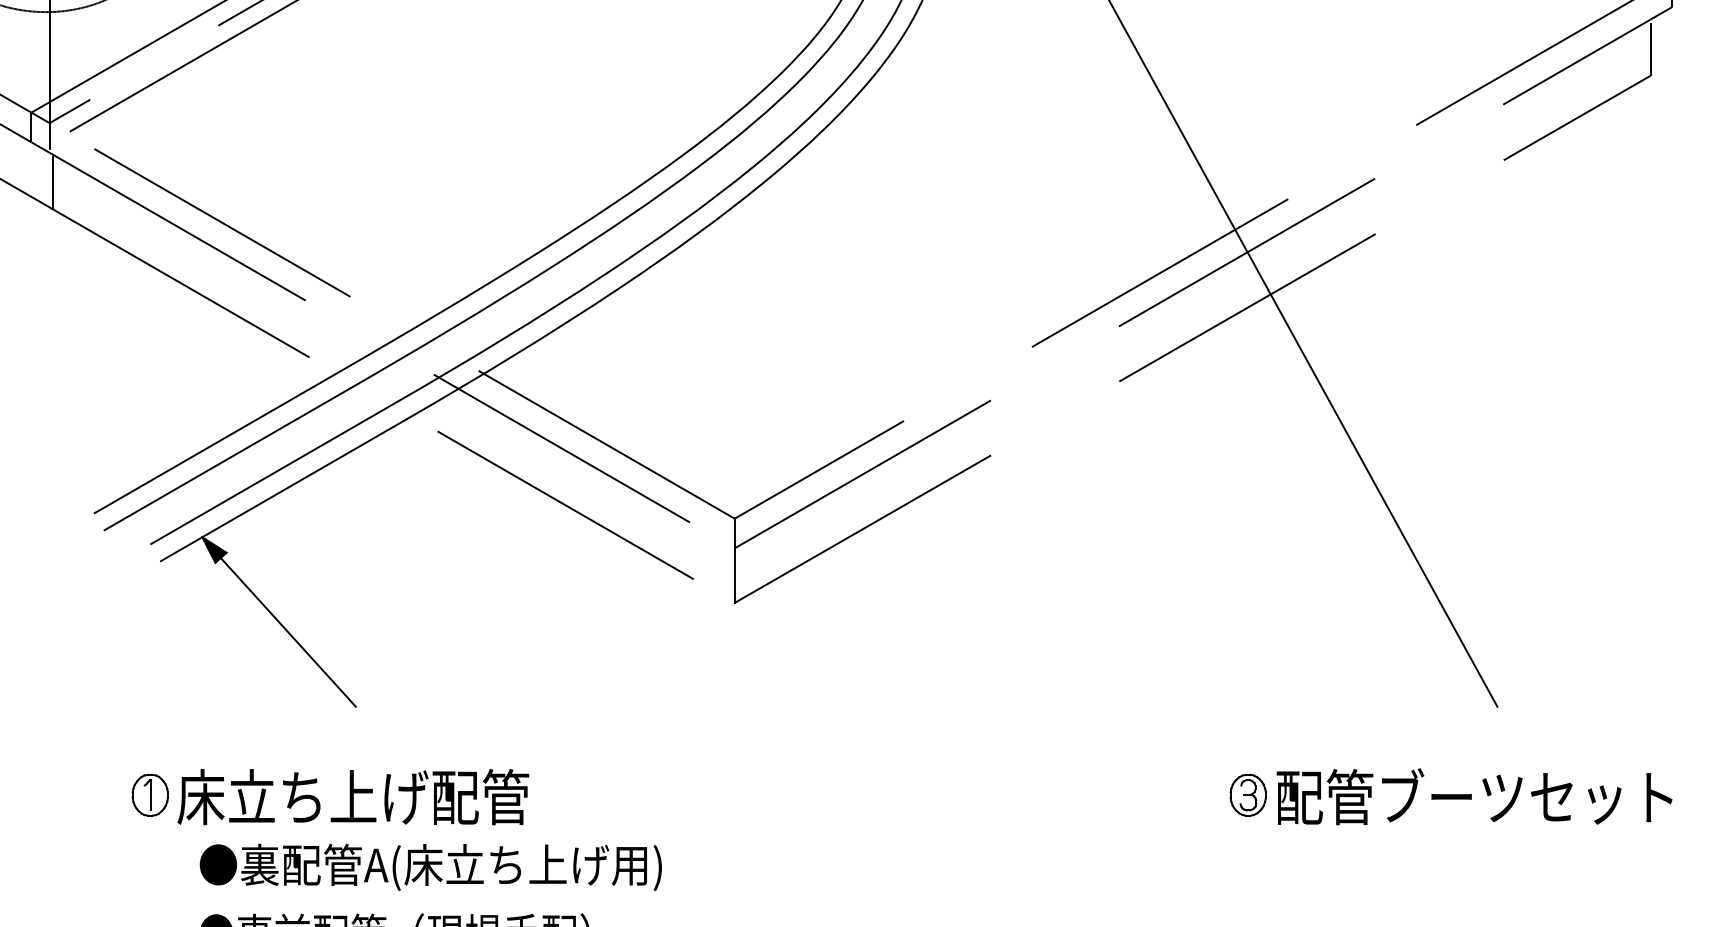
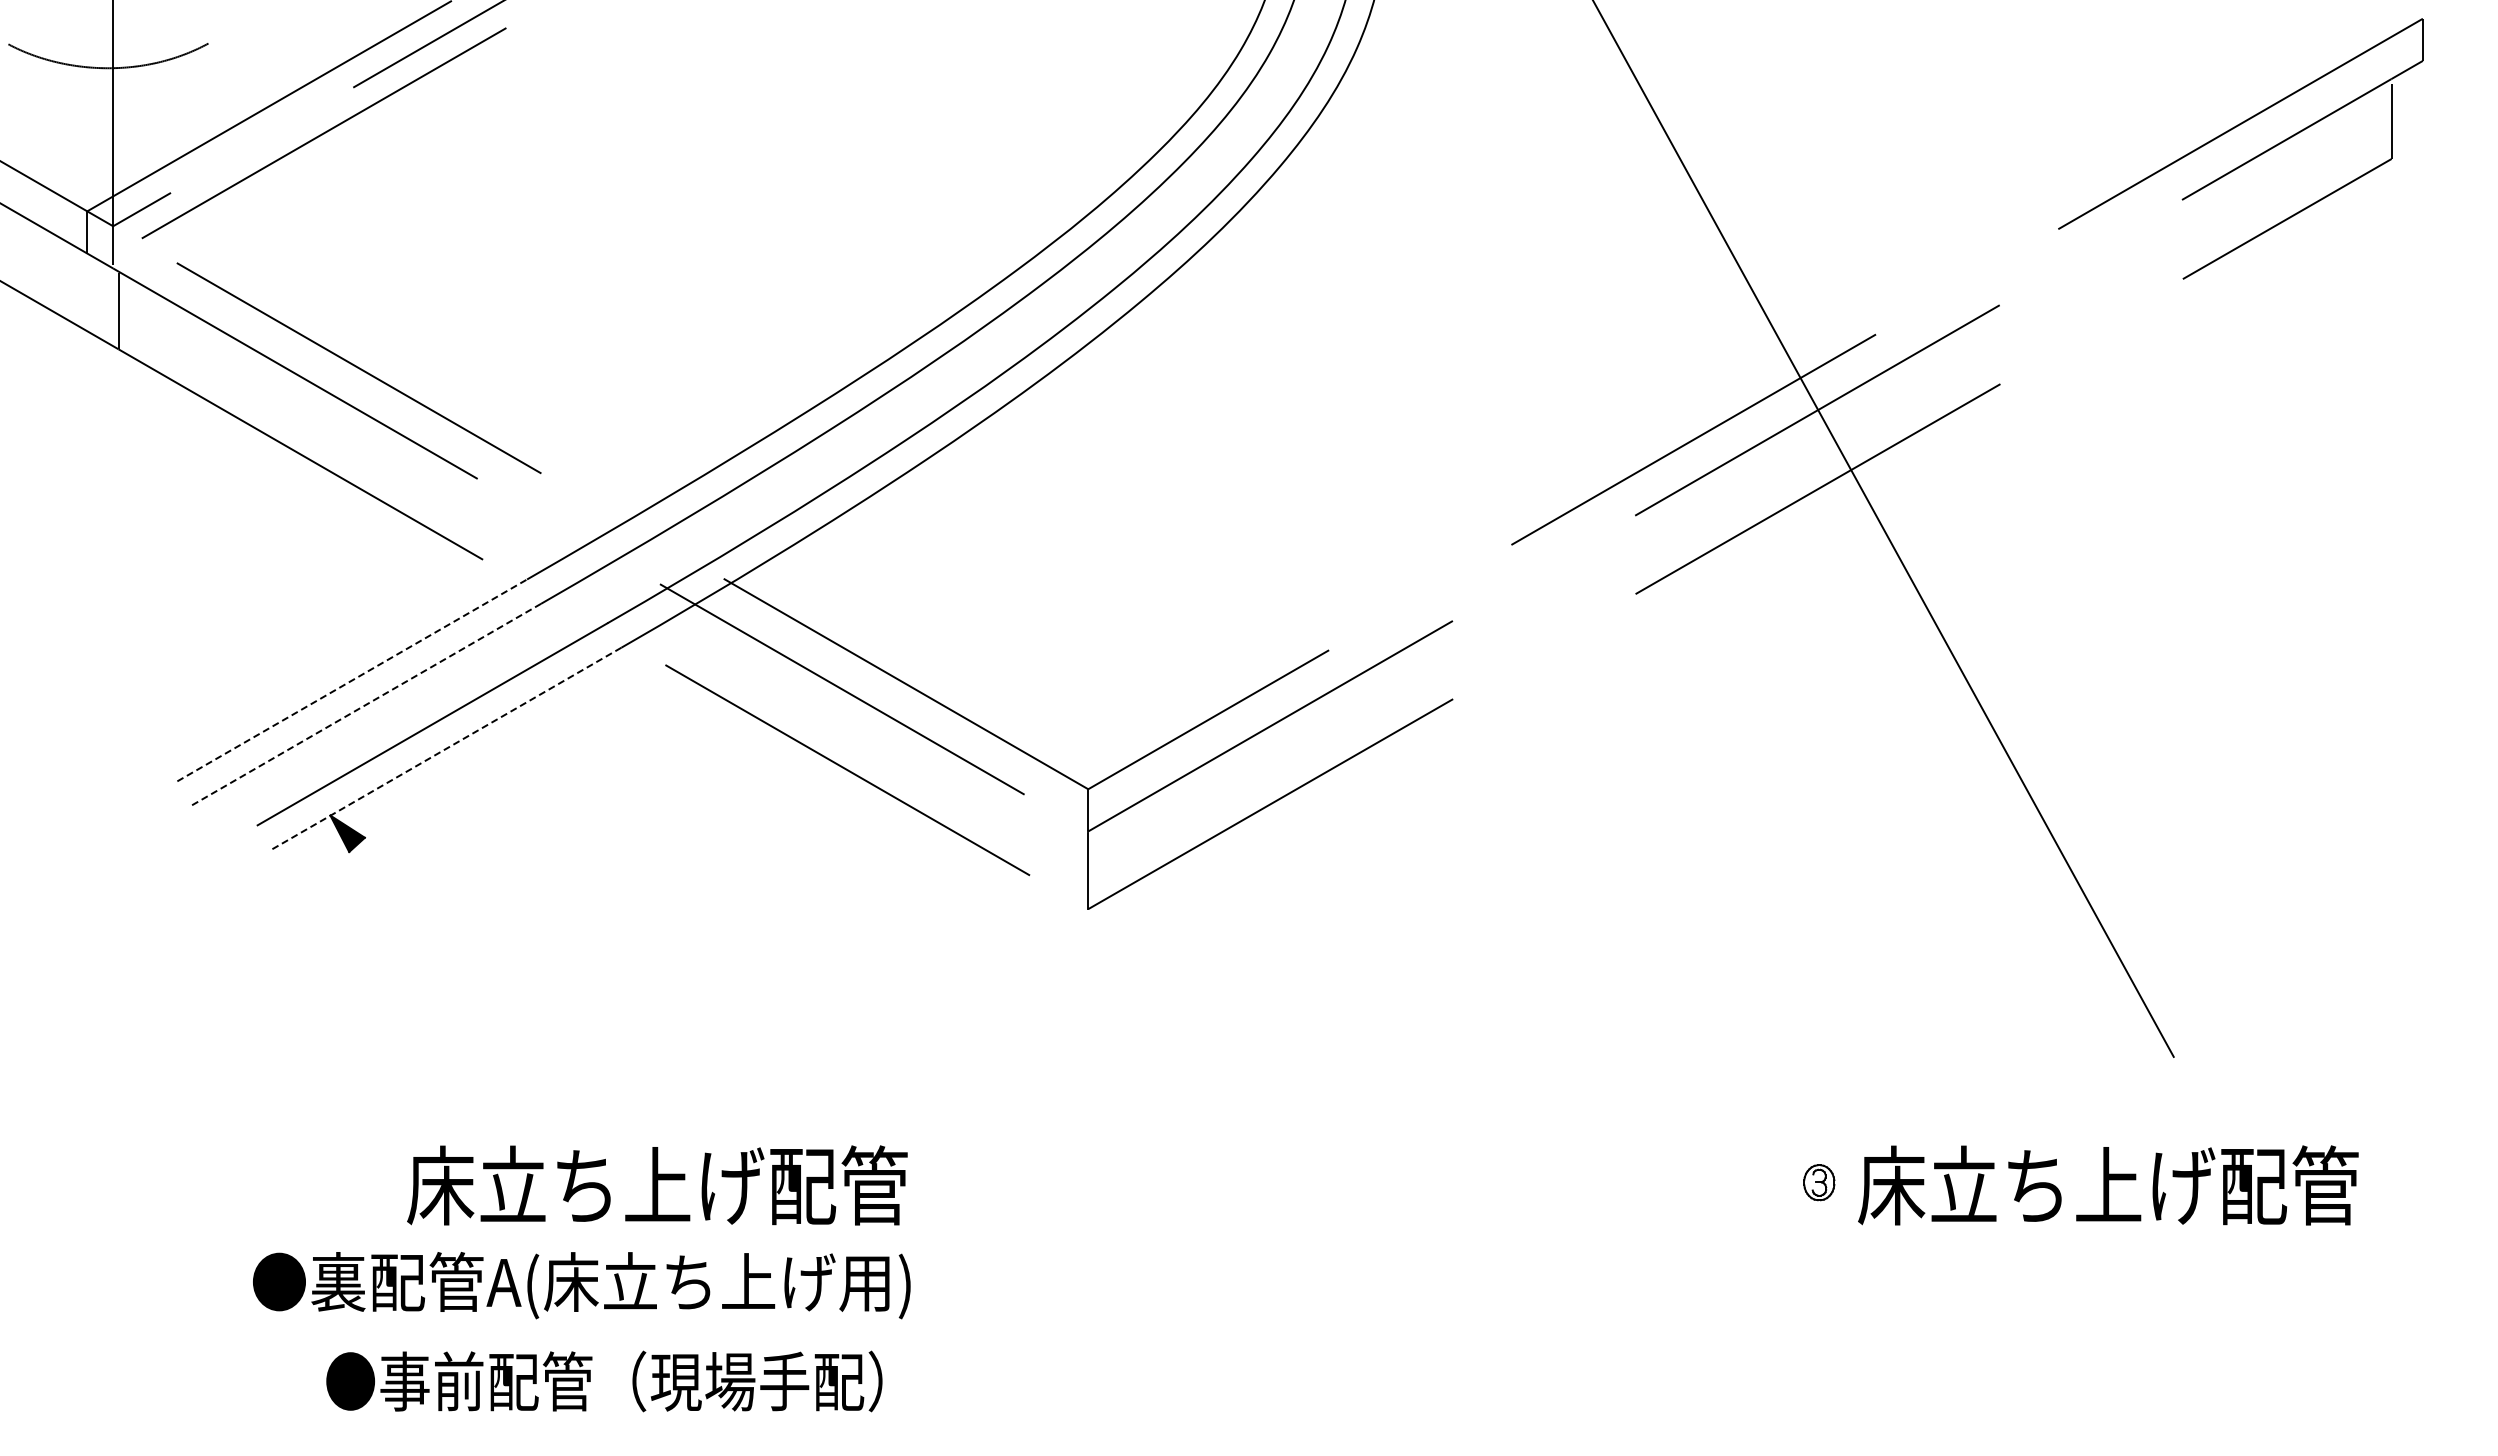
line: (217, 442) -> (352, 680), solid -> dashed
line: (227, 459) -> (366, 704), solid -> dashed
line: (283, 490) -> (446, 748), solid -> dashed
line: (286, 629) -> (450, 947), removed
part: (150, 794) -> (256, 1182), removed
part: (1248, 794) -> (1819, 1182), size x0.6
text: (1474, 796) -> (2140, 1184), 配管ブーツセット -> 床立ち上げ配管
text: (353, 797) -> (657, 1185), moved
text: (430, 867) -> (581, 1285), moved

